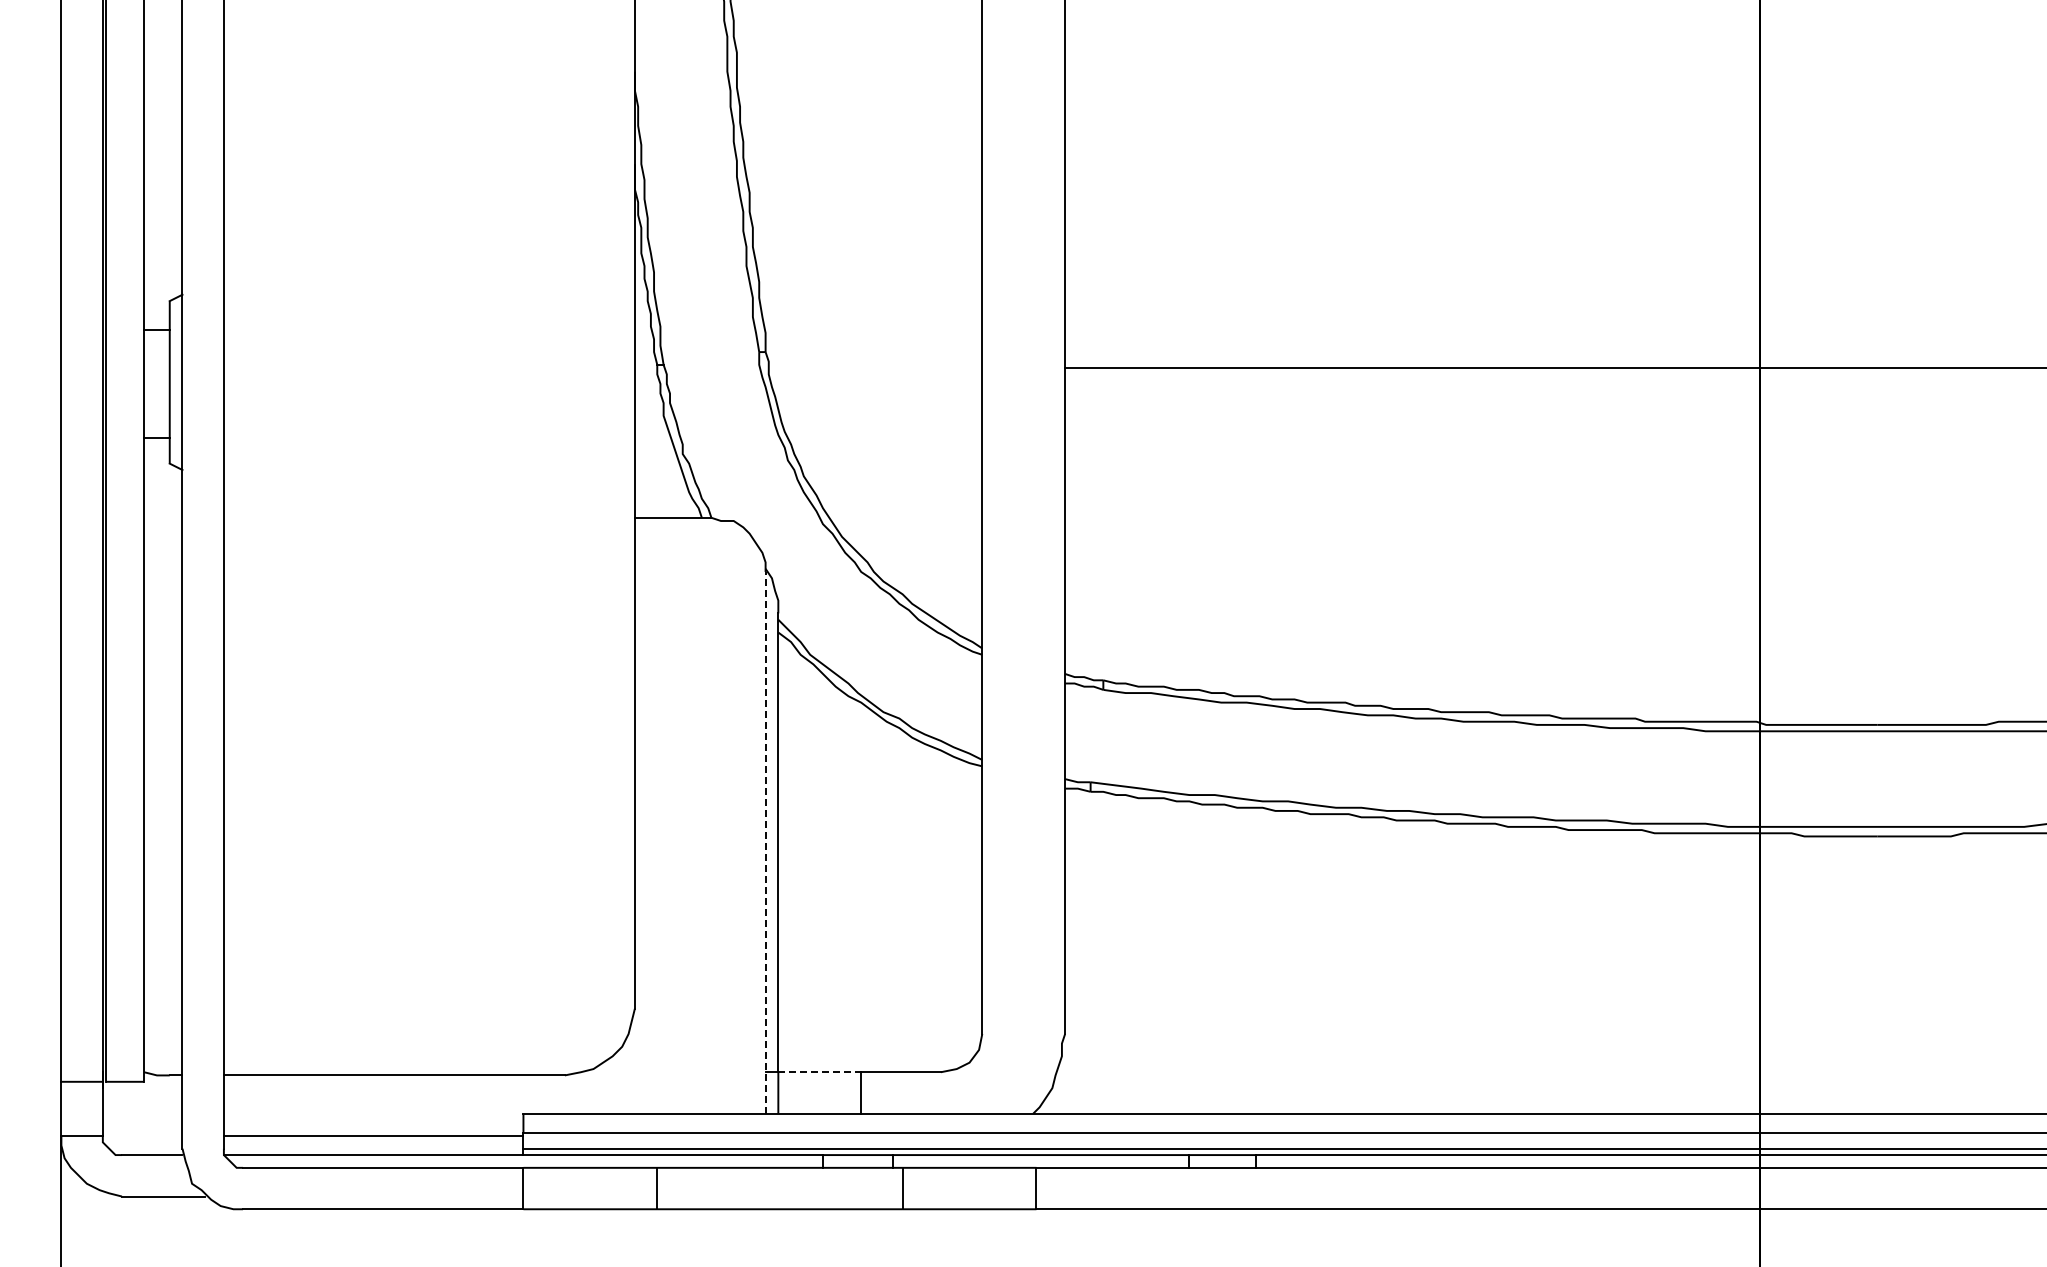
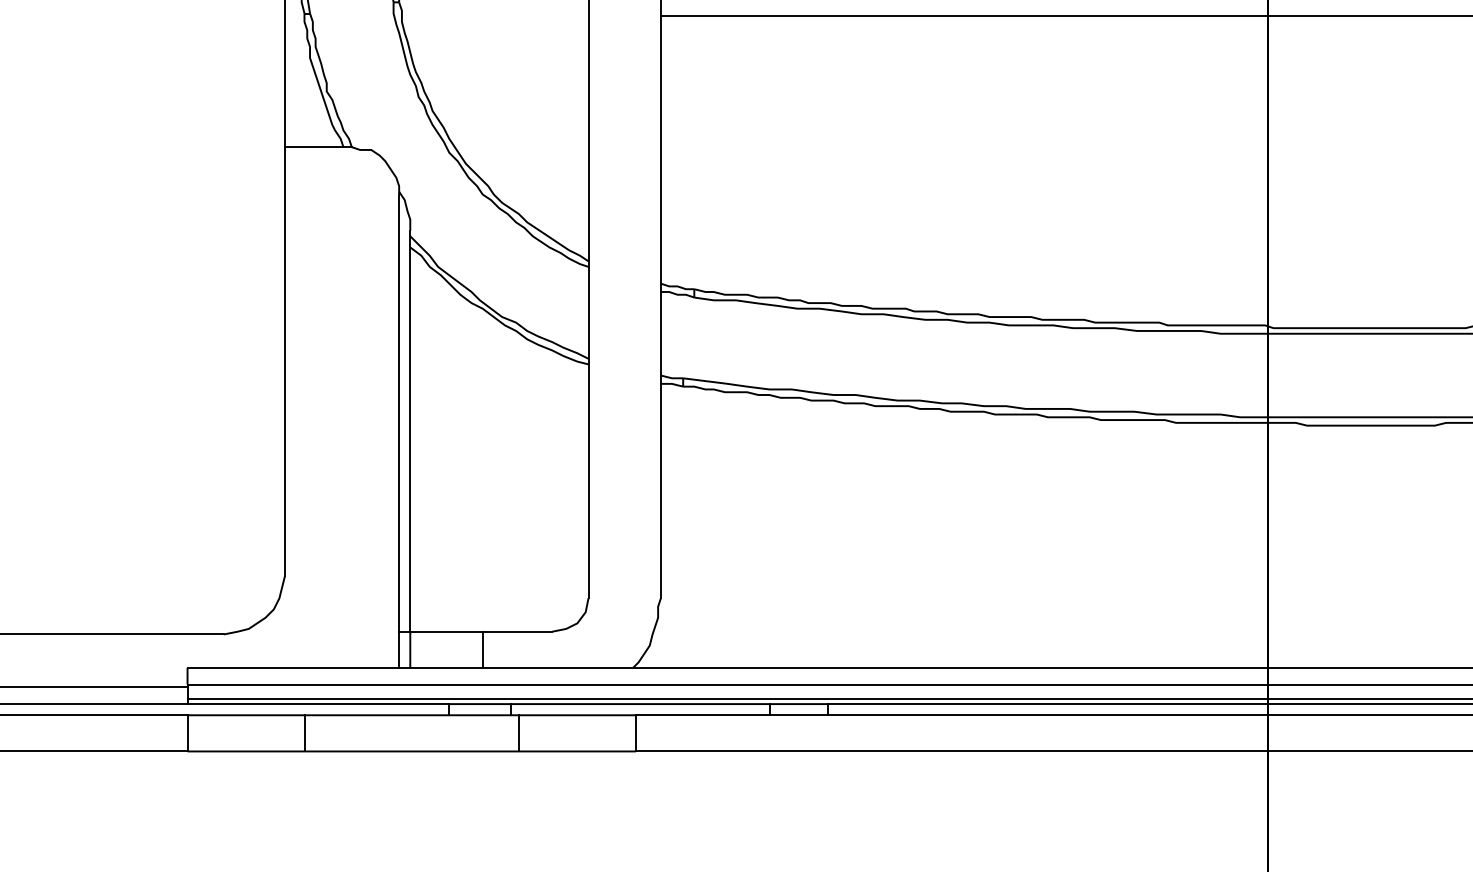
line: (765, 842) -> (399, 430), dashed -> solid
line: (820, 1072) -> (447, 631), dashed -> solid

